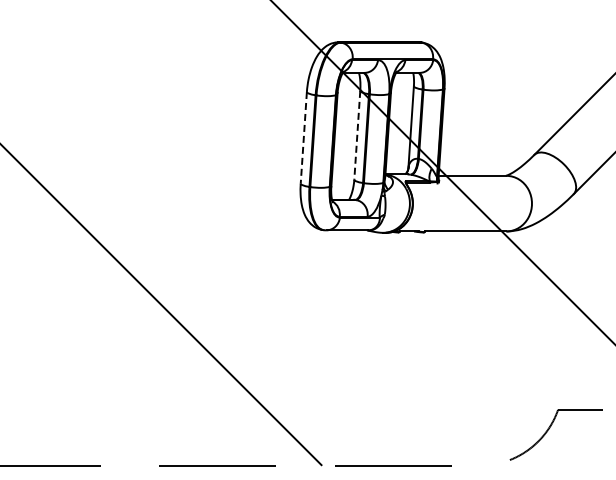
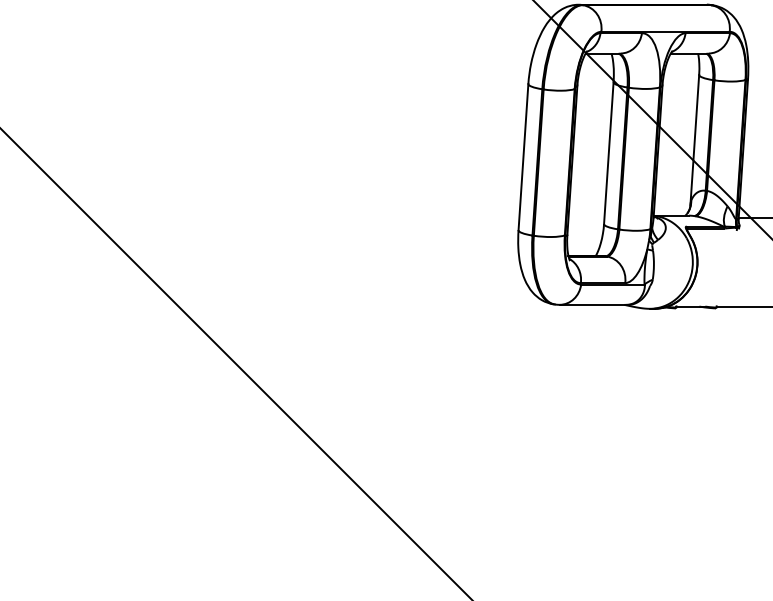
line: (357, 135) -> (609, 153), dashed -> solid
line: (303, 137) -> (522, 156), dashed -> solid

